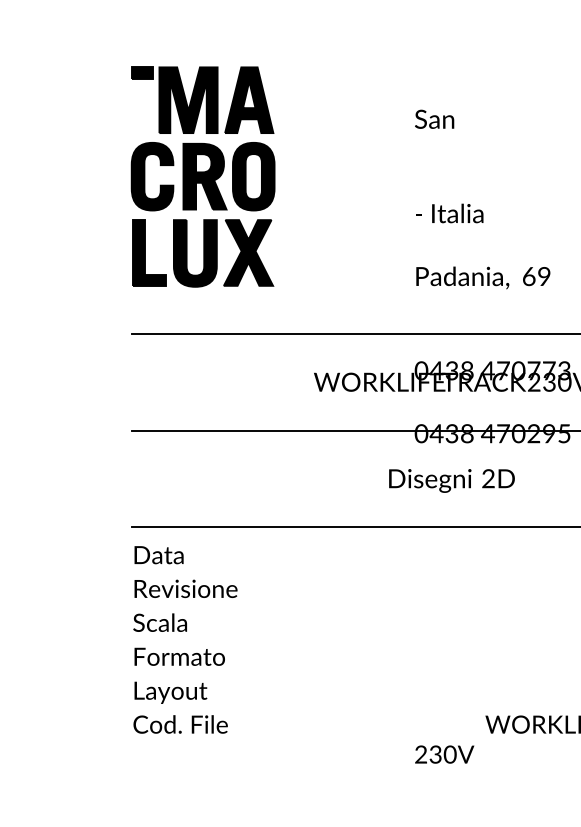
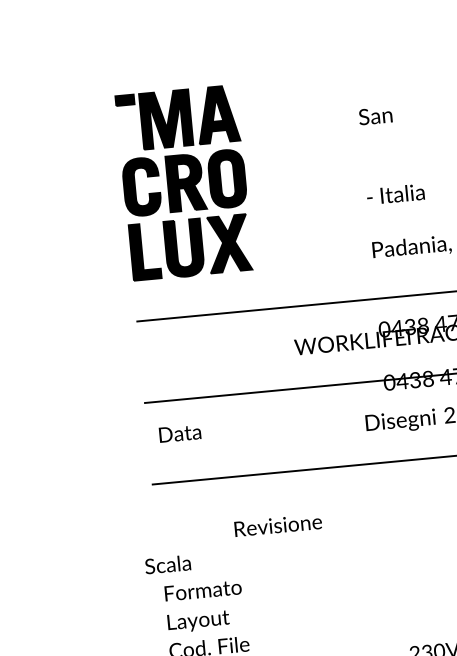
text: (158, 555) -> (179, 433), moved
text: (185, 588) -> (277, 525), moved
text: (159, 622) -> (167, 564), moved

